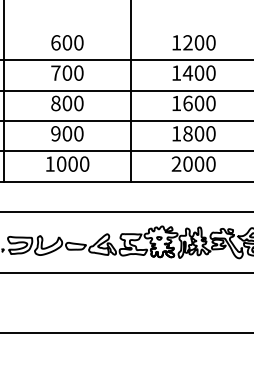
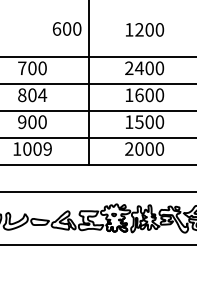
text: (67, 42) -> (67, 28), moved
text: (193, 42) -> (144, 29), moved
text: (176, 72) -> (129, 67), 1400 -> 2400
text: (78, 103) -> (42, 95), 800 -> 804
text: (187, 133) -> (139, 121), 1800 -> 1500
text: (84, 163) -> (47, 148), 1000 -> 1009

